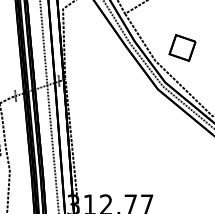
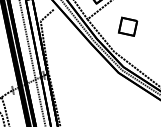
part: (182, 47) -> (127, 26), moved

